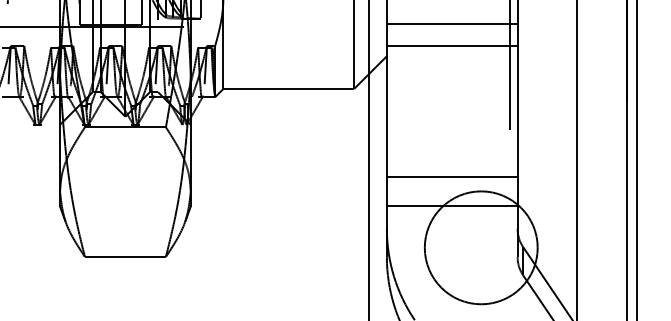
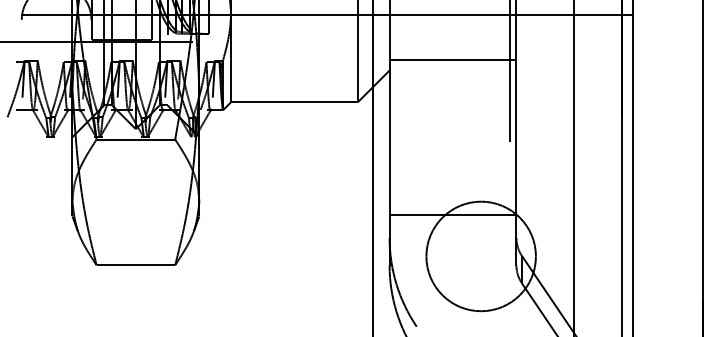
line: (451, 24) -> (452, 39), removed
line: (451, 176) -> (452, 187), removed

